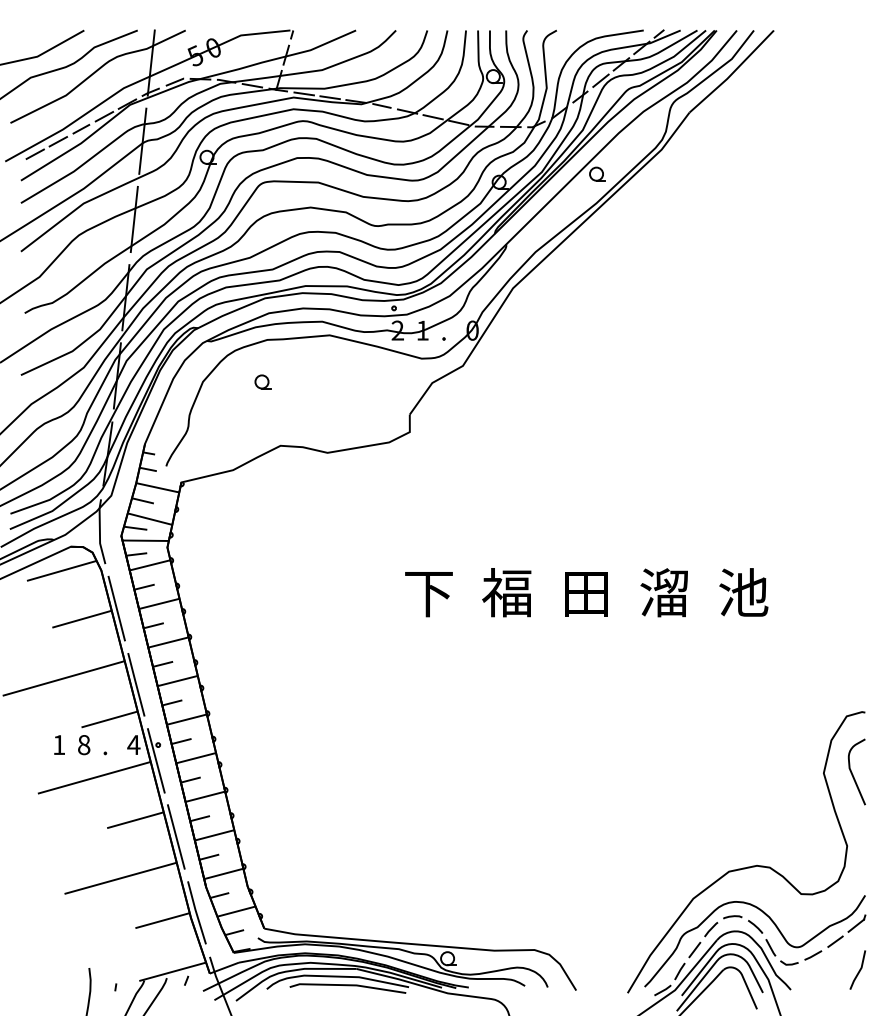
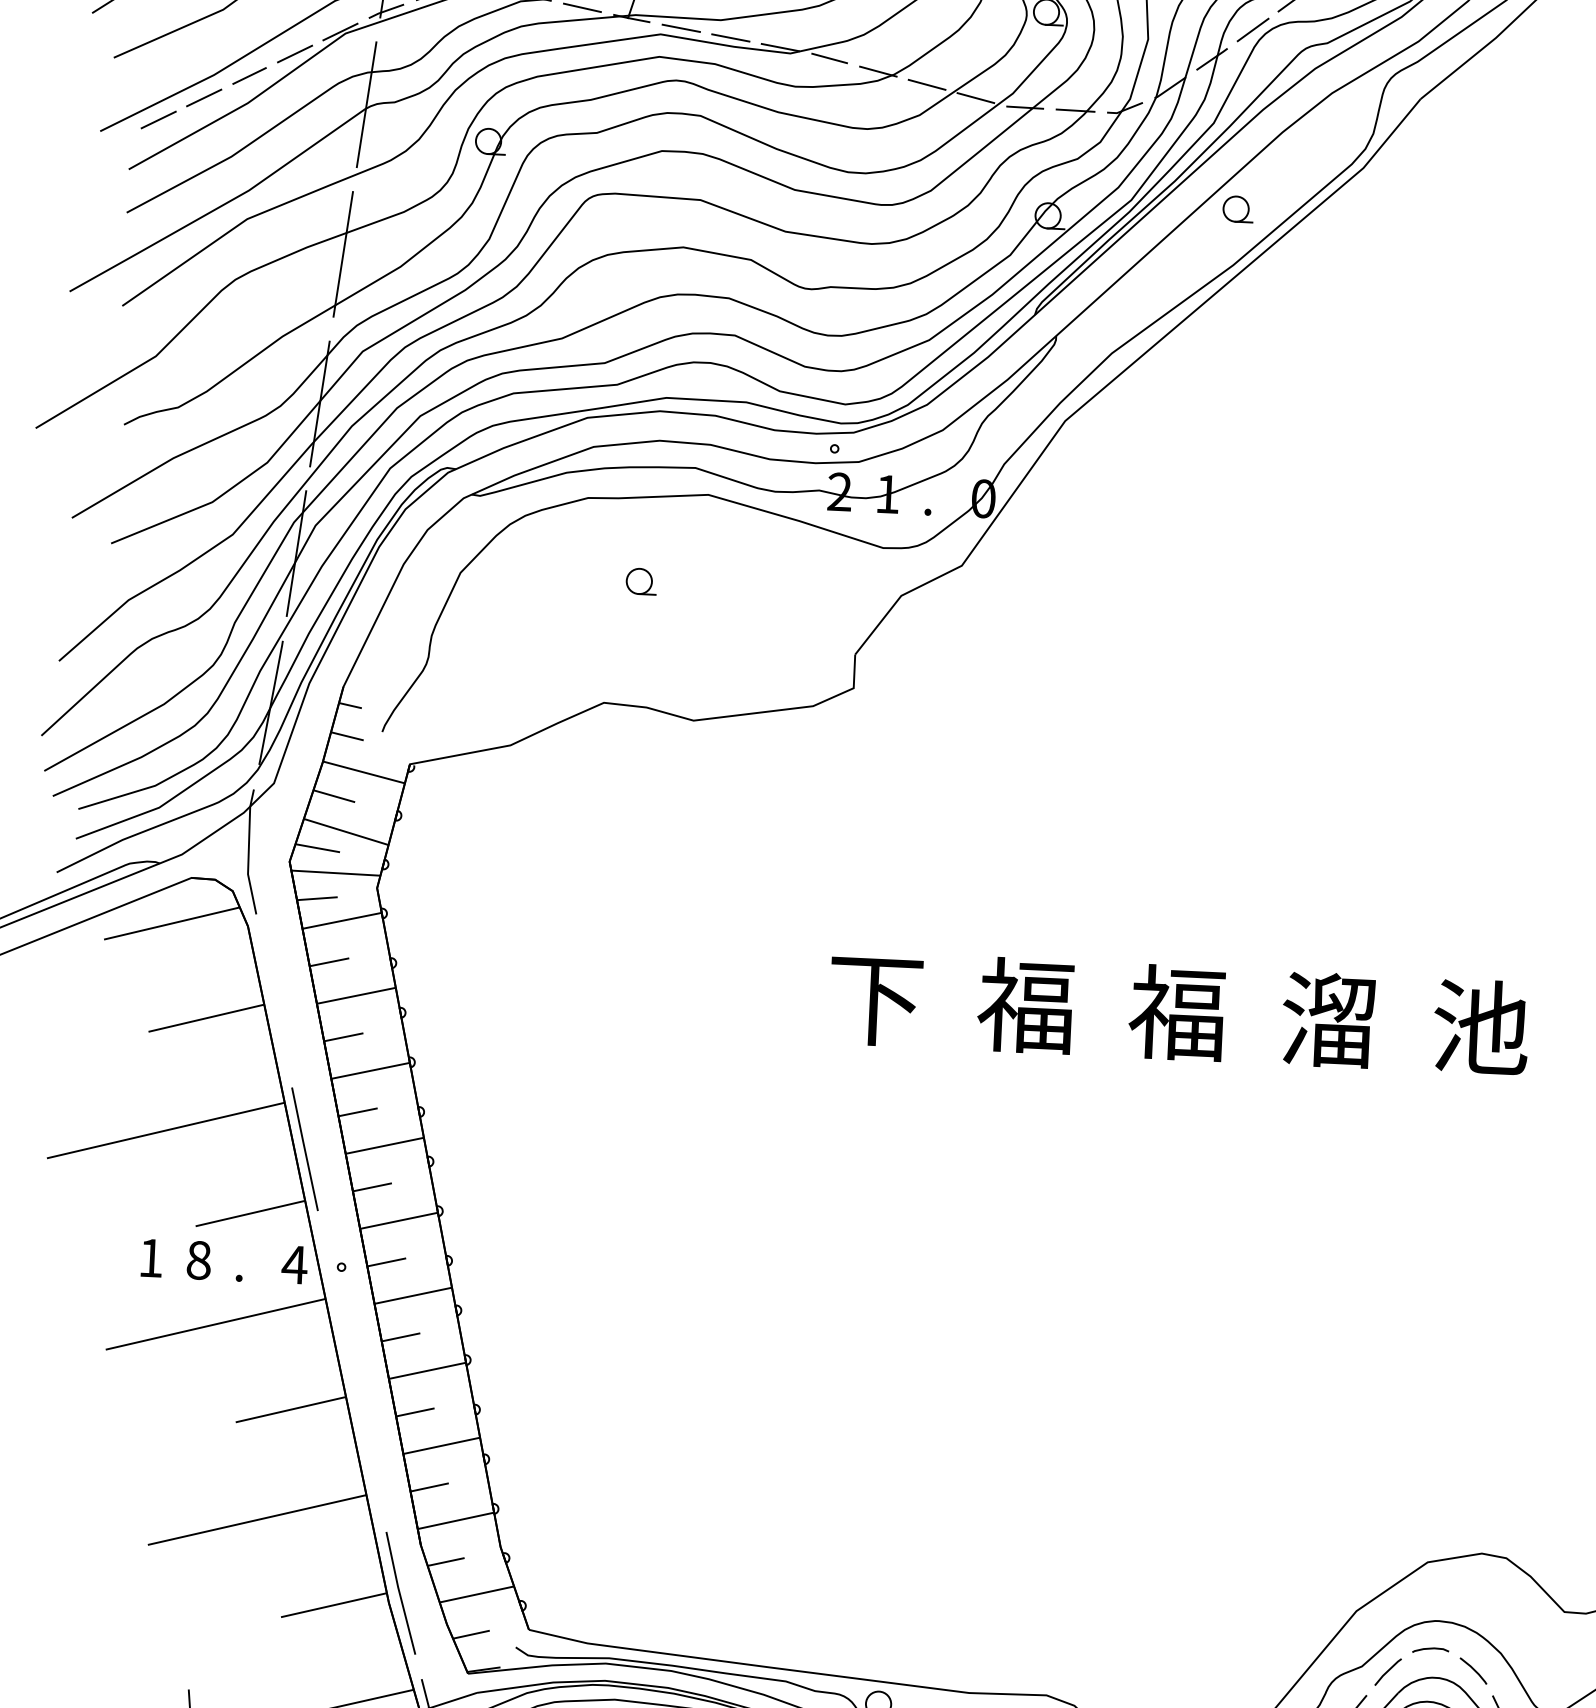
part: (262, 381) -> (640, 580), moved
text: (584, 592) -> (1175, 1012), 田 -> 福
line: (116, 608) -> (273, 1000), removed
line: (155, 760) -> (334, 1296), removed
line: (175, 836) -> (366, 1444), removed

